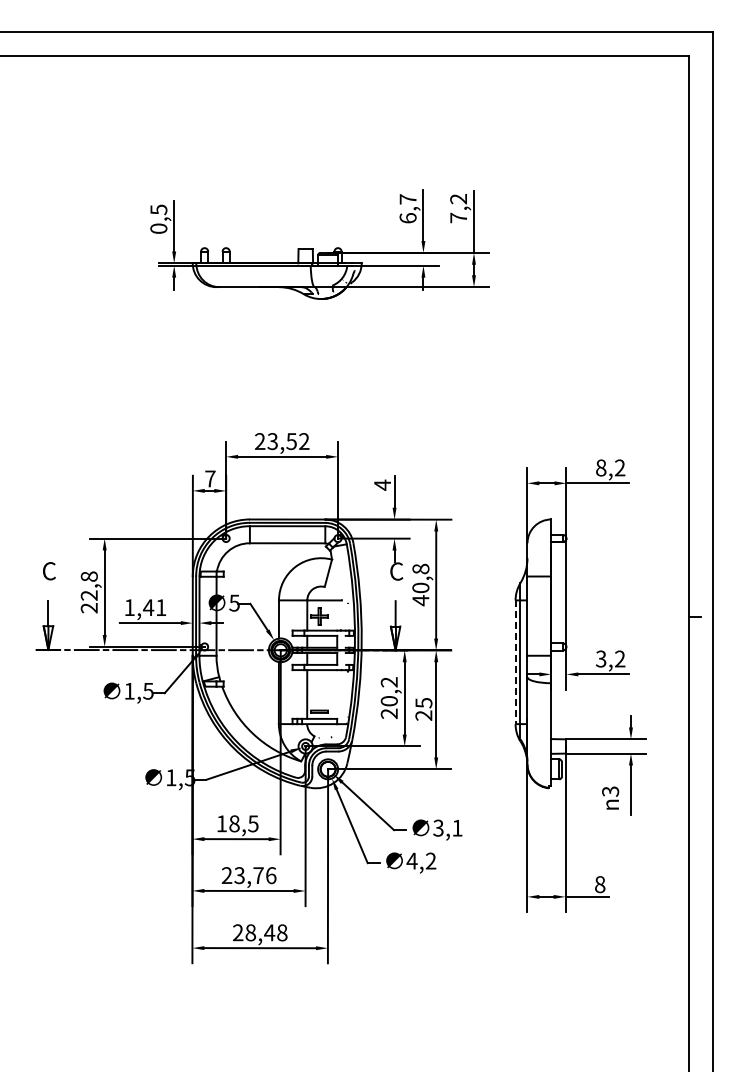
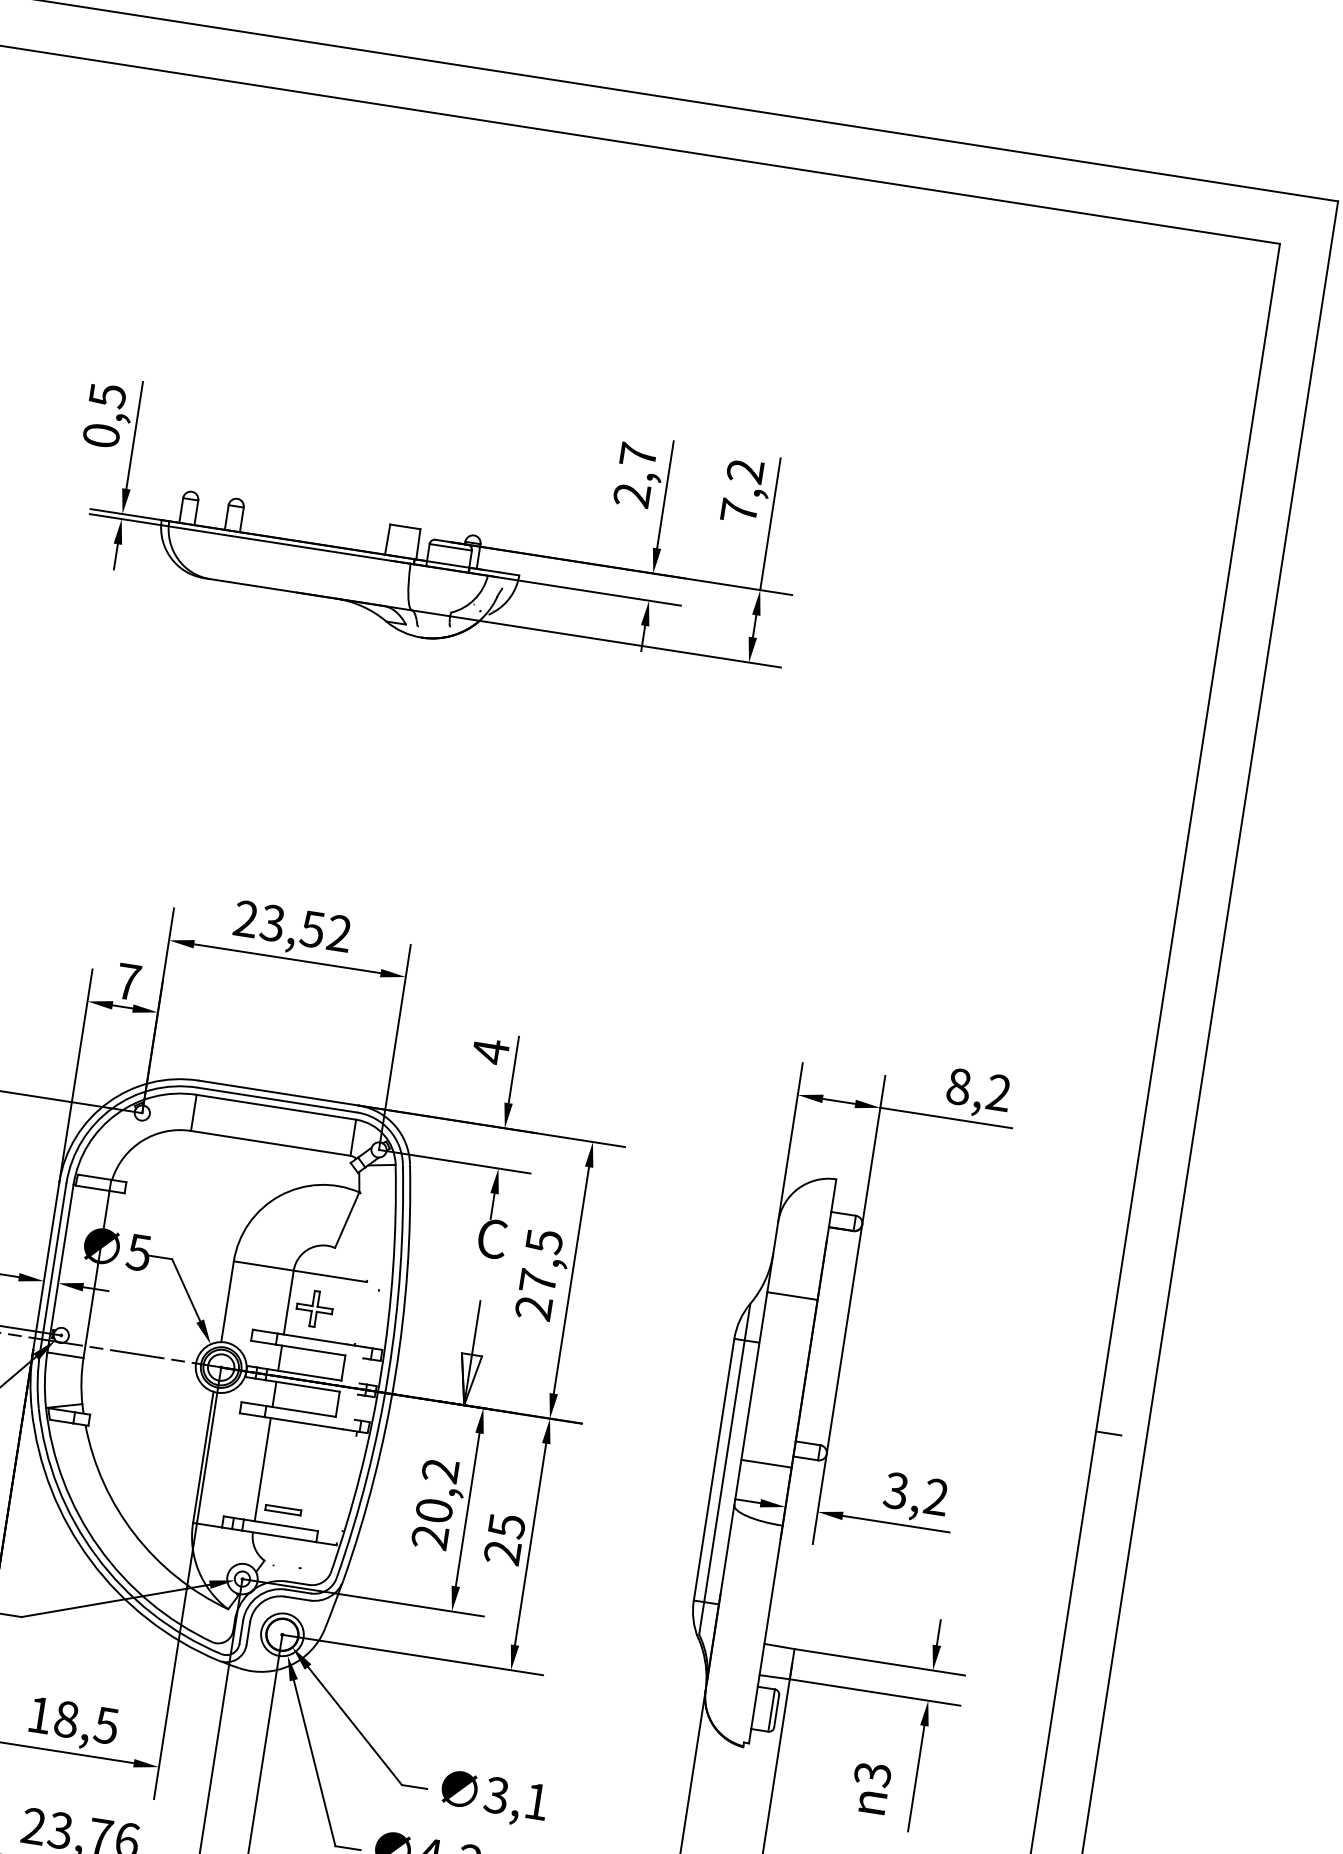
text: (407, 218) -> (630, 495), 6,7 -> 2,7
text: (420, 584) -> (538, 1274), 40,8 -> 27,5
line: (515, 662) -> (713, 1470), dashed -> solid

